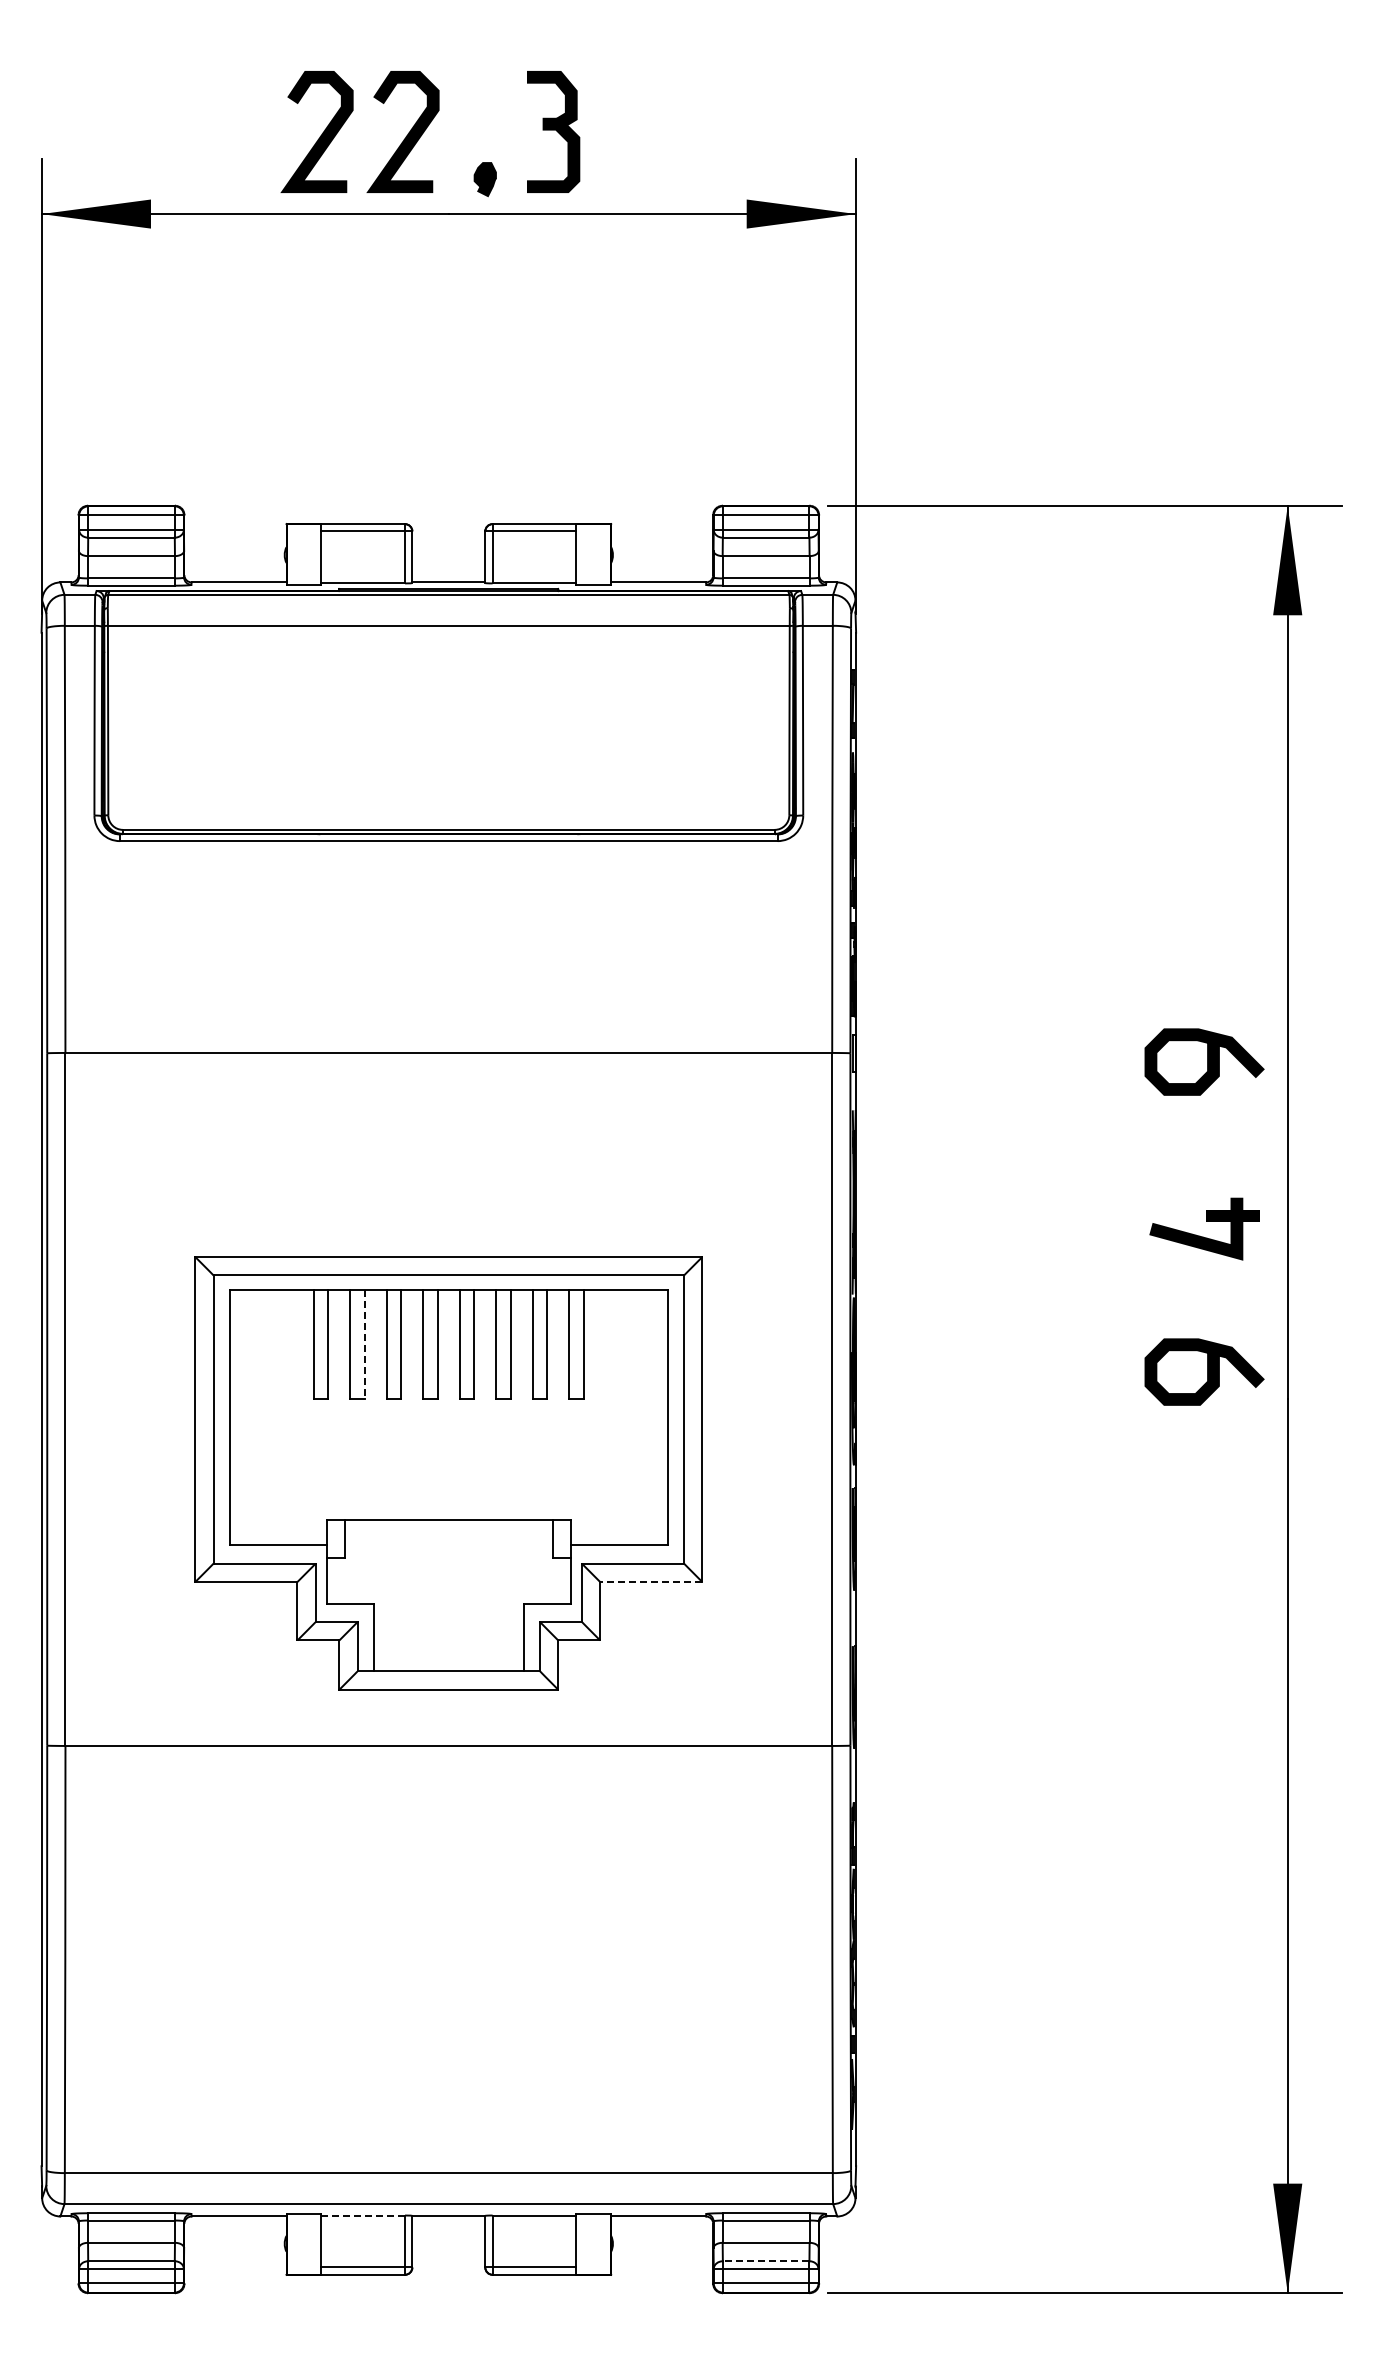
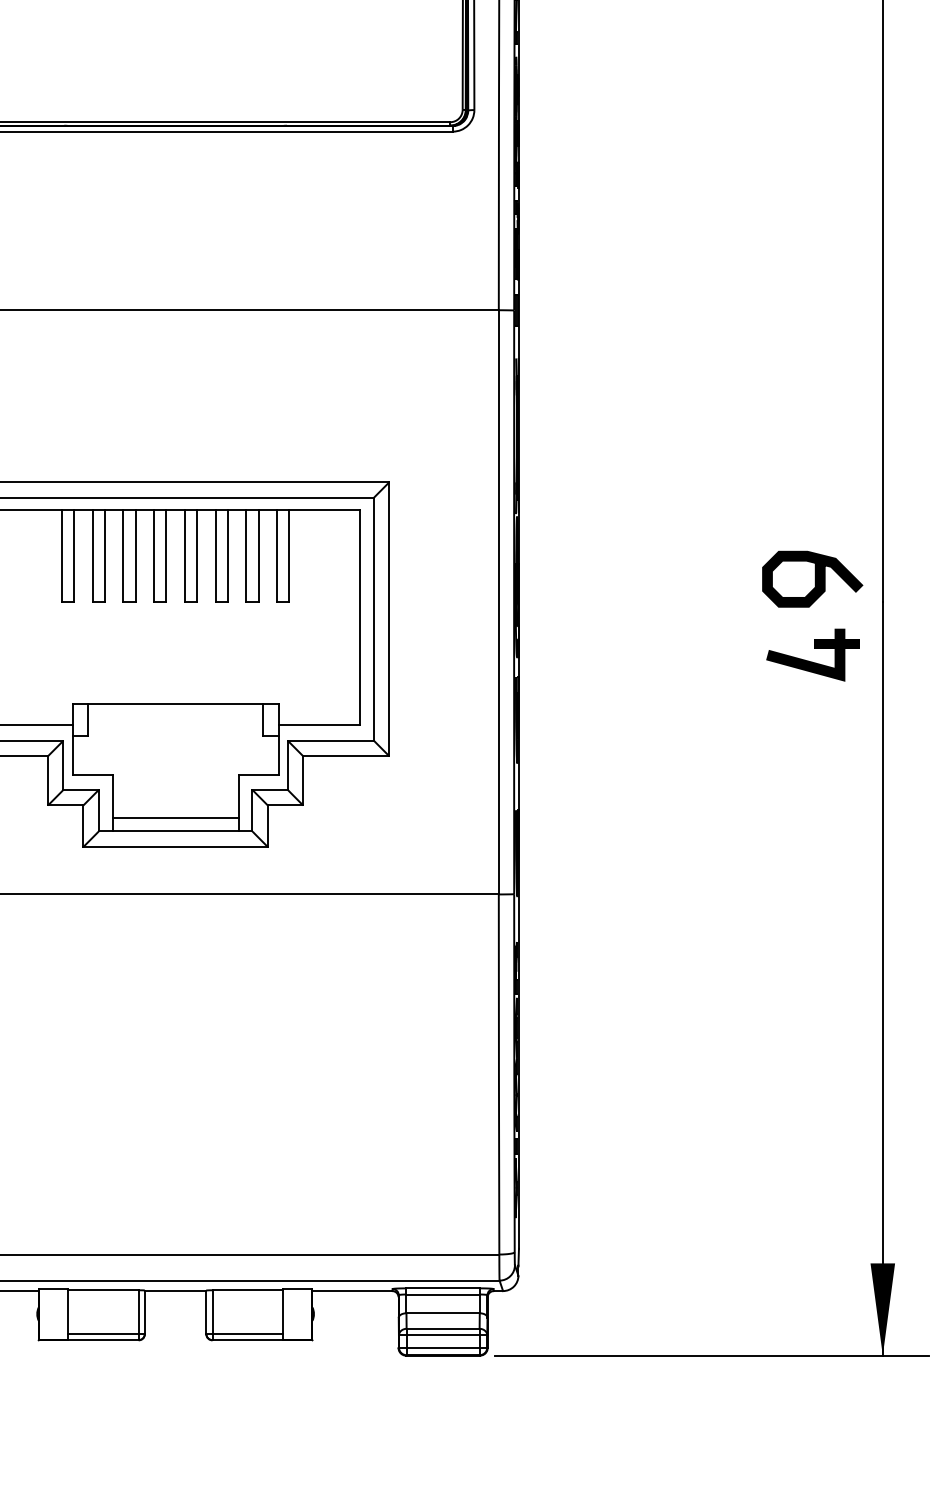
curve: (1207, 1061) -> (815, 317), removed
part: (1206, 1221) -> (814, 648), moved
line: (364, 1344) -> (104, 556), dashed -> solid
line: (650, 1582) -> (345, 756), dashed -> solid
line: (448, 1654) -> (175, 817), added
line: (363, 2215) -> (103, 1290), dashed -> solid
line: (765, 2261) -> (442, 1329), dashed -> solid

